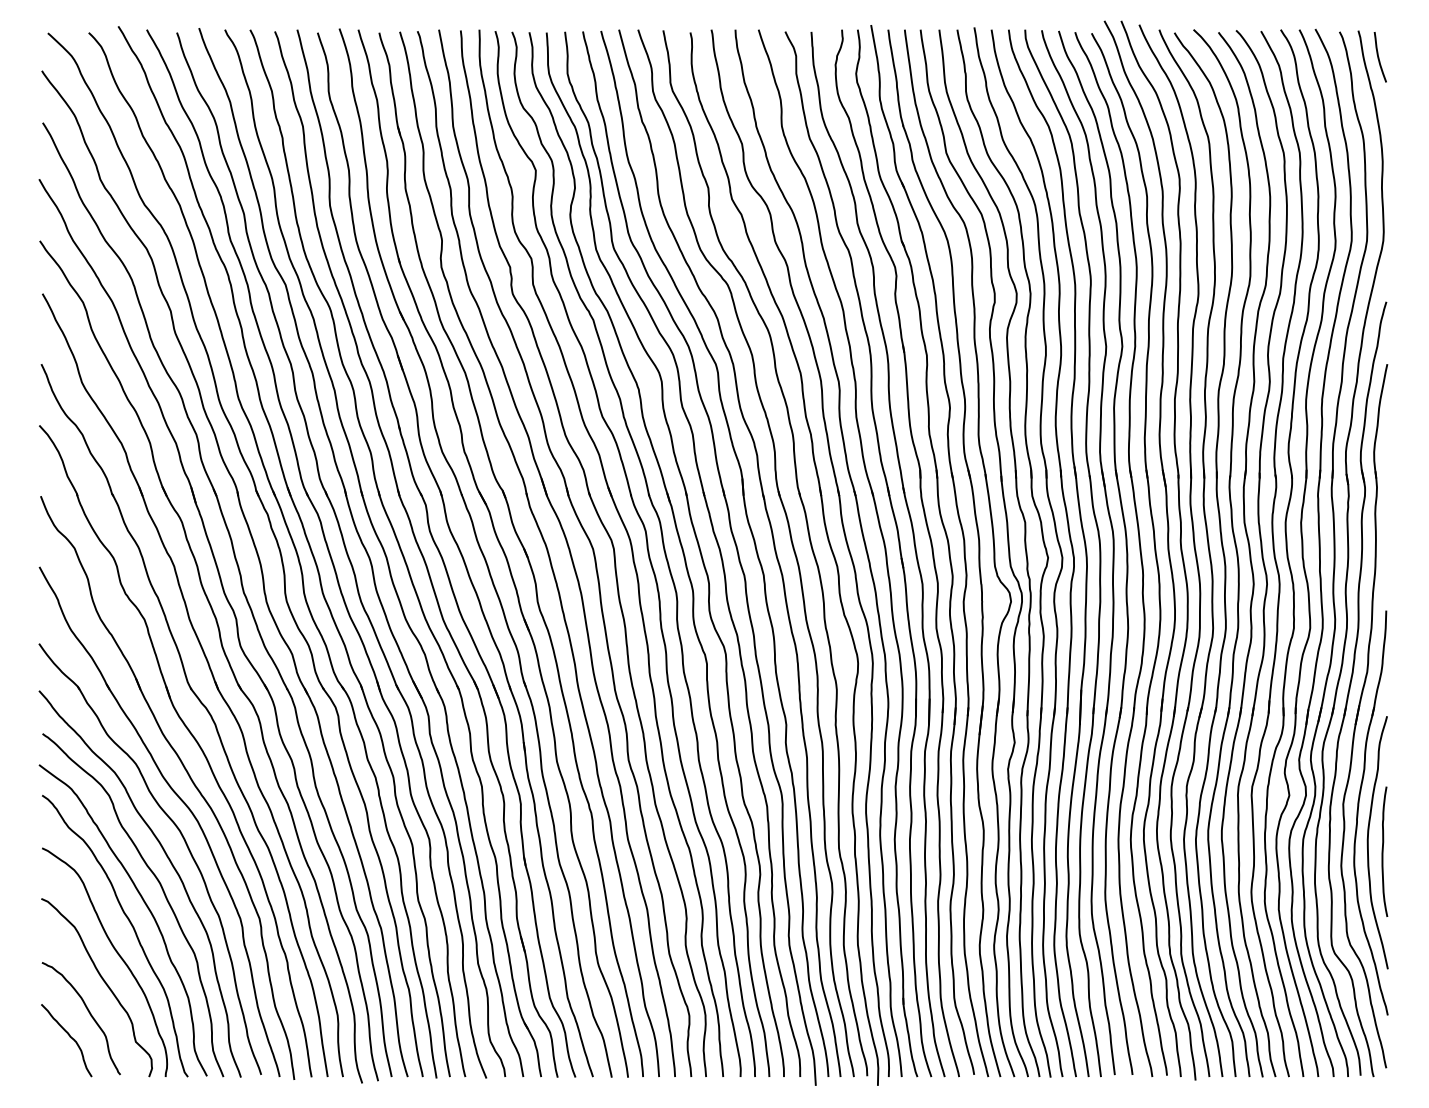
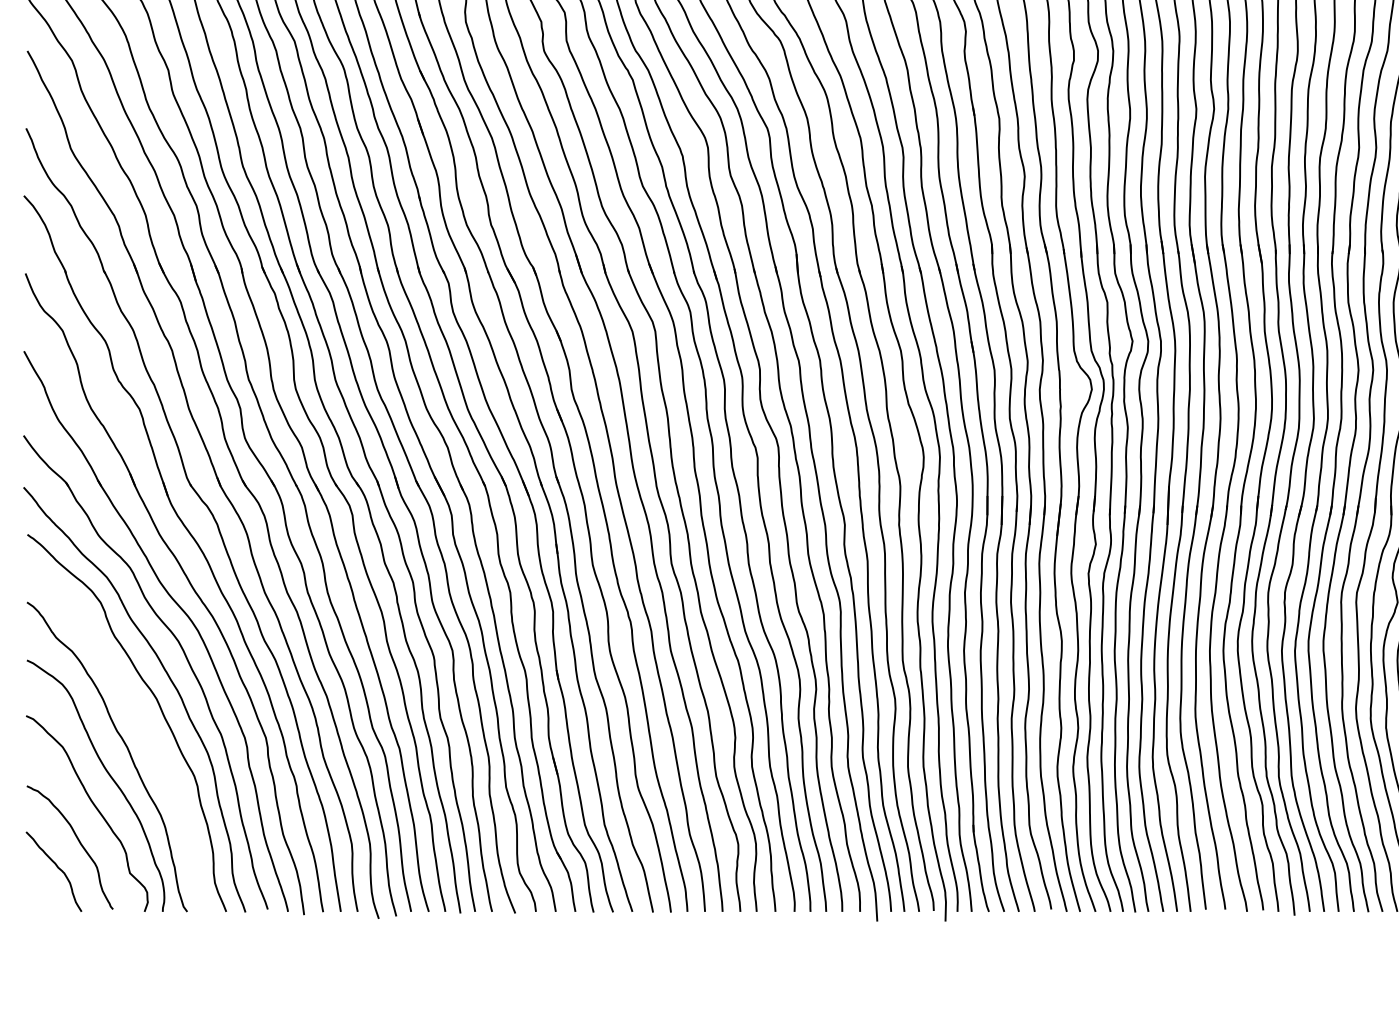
curve: (146, 907) -> (141, 725), removed

